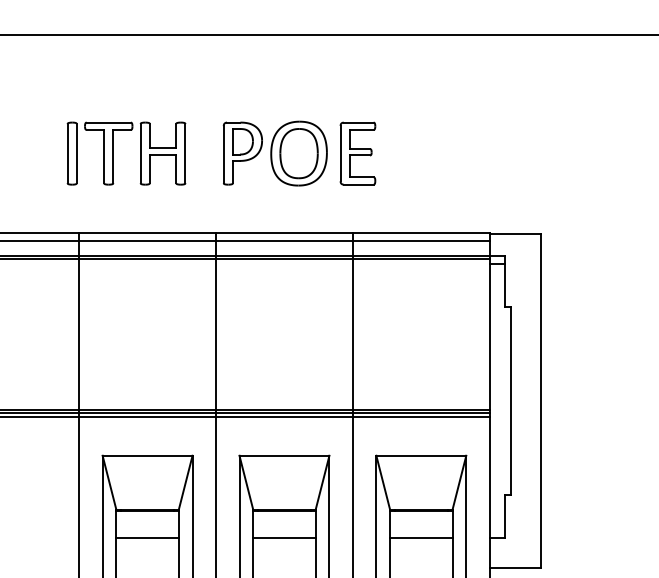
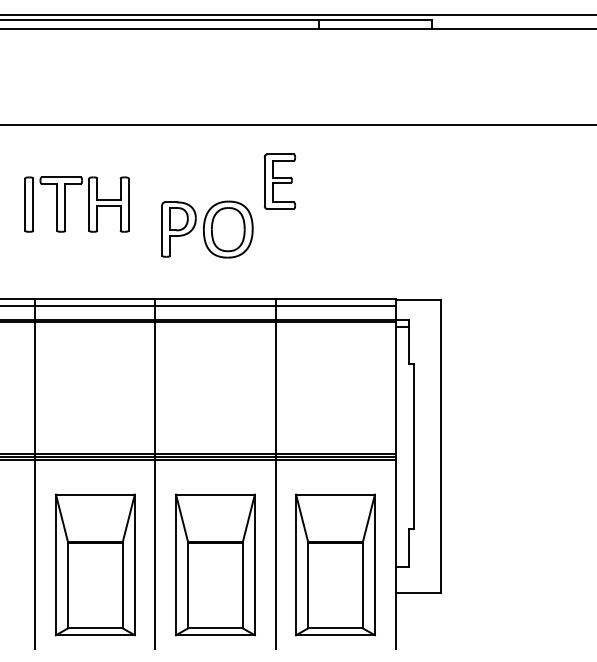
part: (113, 153) -> (65, 204), moved
part: (357, 153) -> (279, 181), moved
line: (146, 537) -> (94, 566), removed
line: (284, 537) -> (215, 566), removed
line: (421, 537) -> (335, 566), removed

